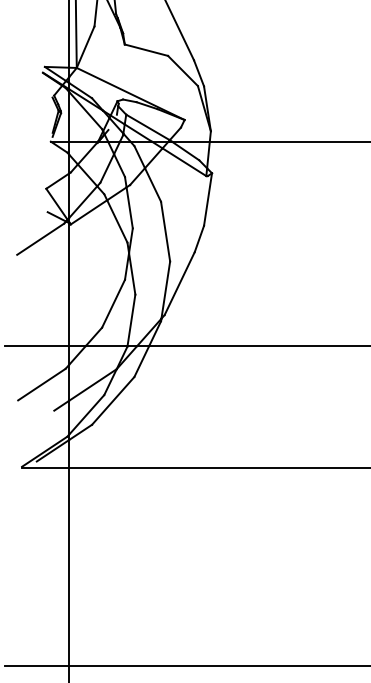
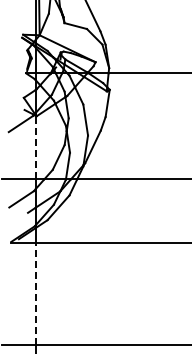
line: (68, 284) -> (35, 147), solid -> dashed
line: (68, 566) -> (35, 293), solid -> dashed

